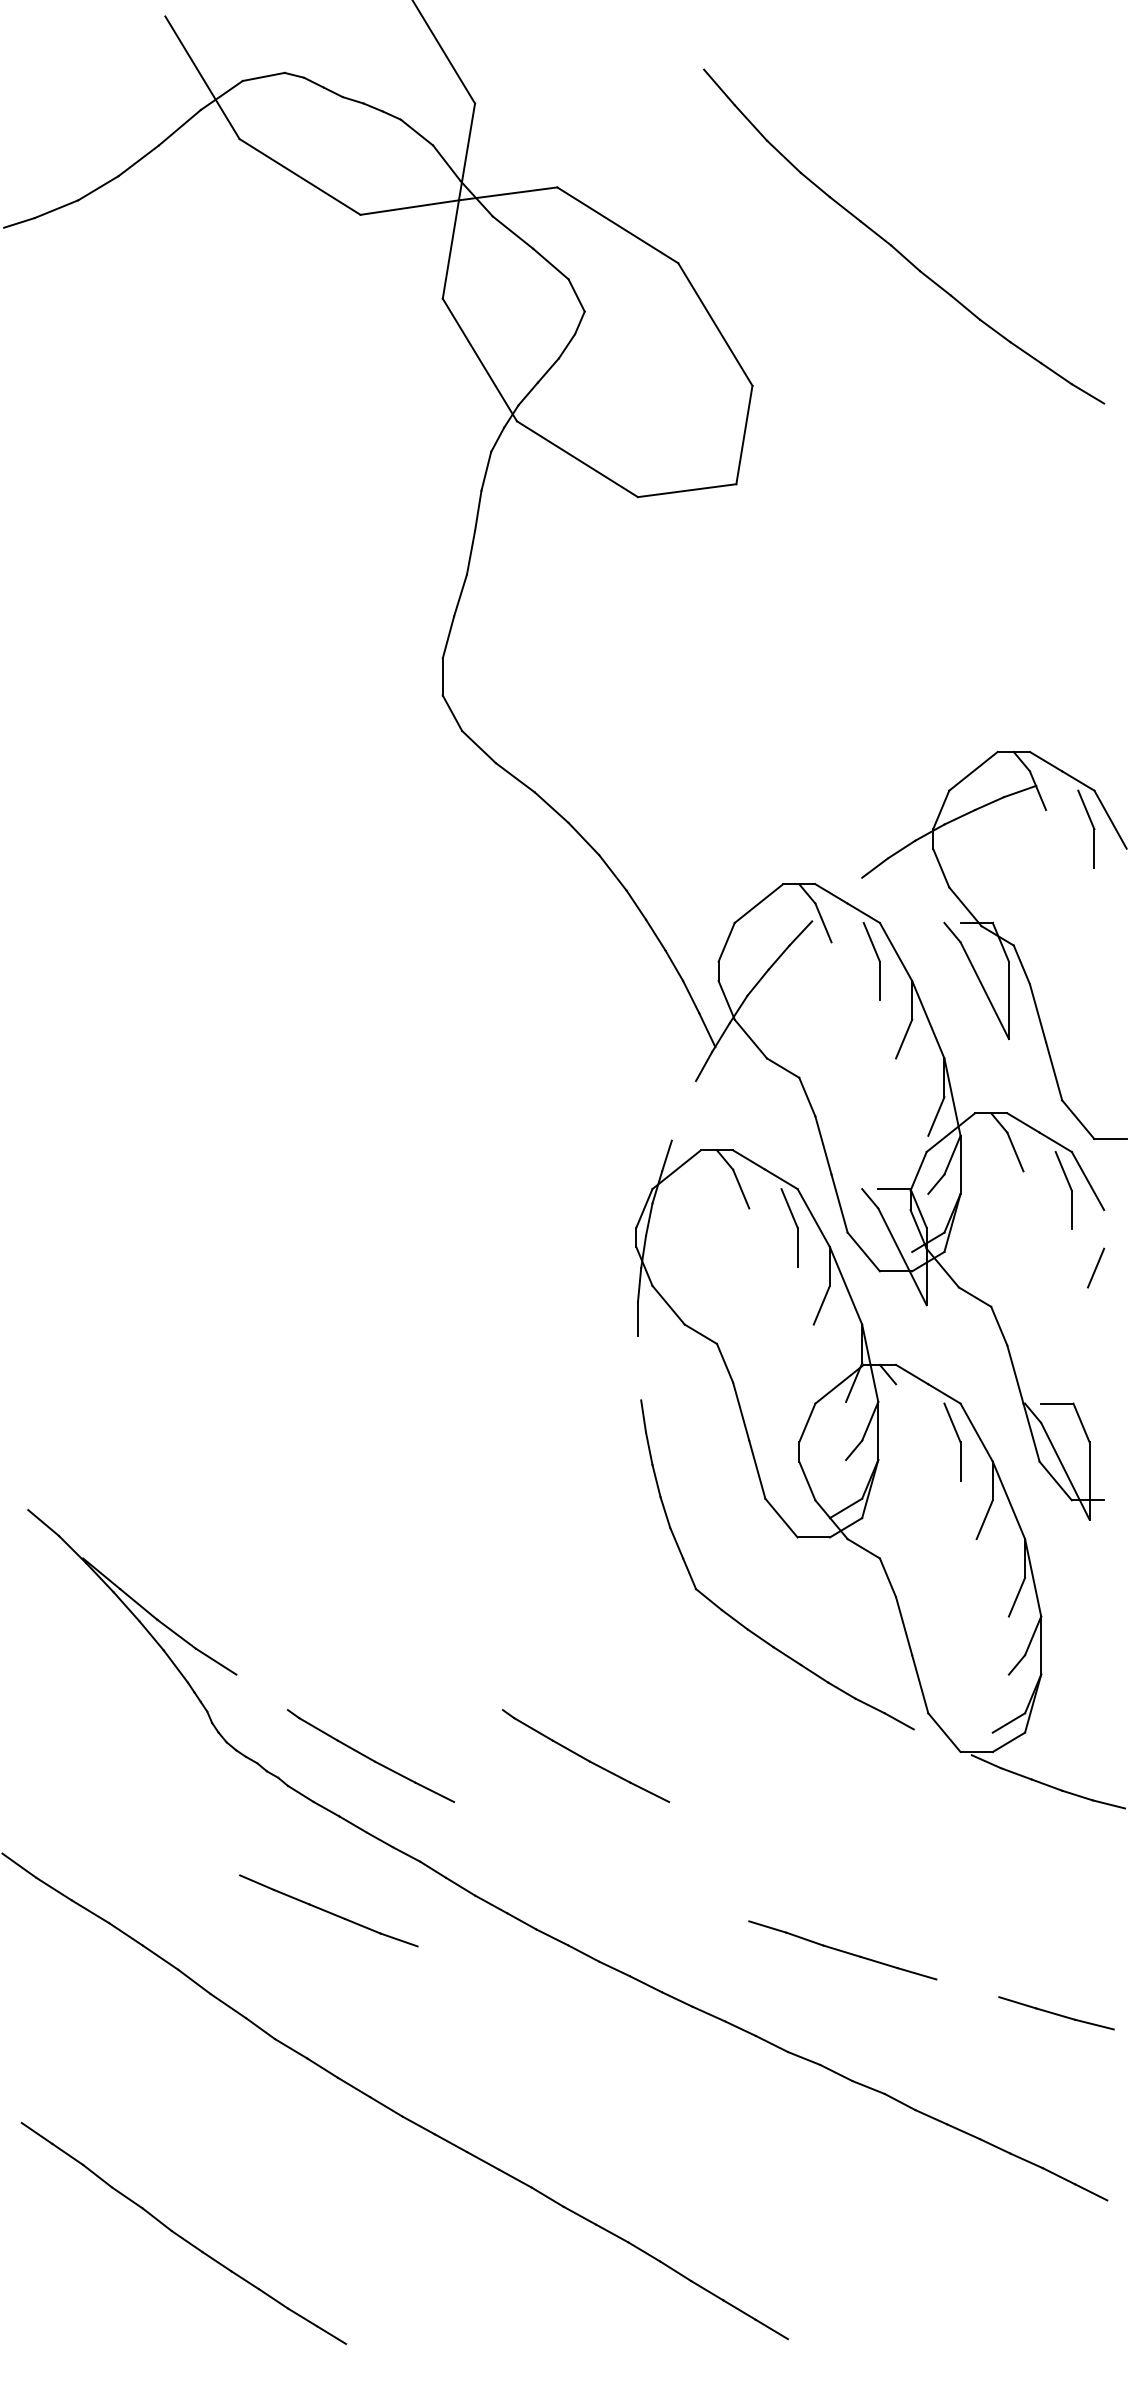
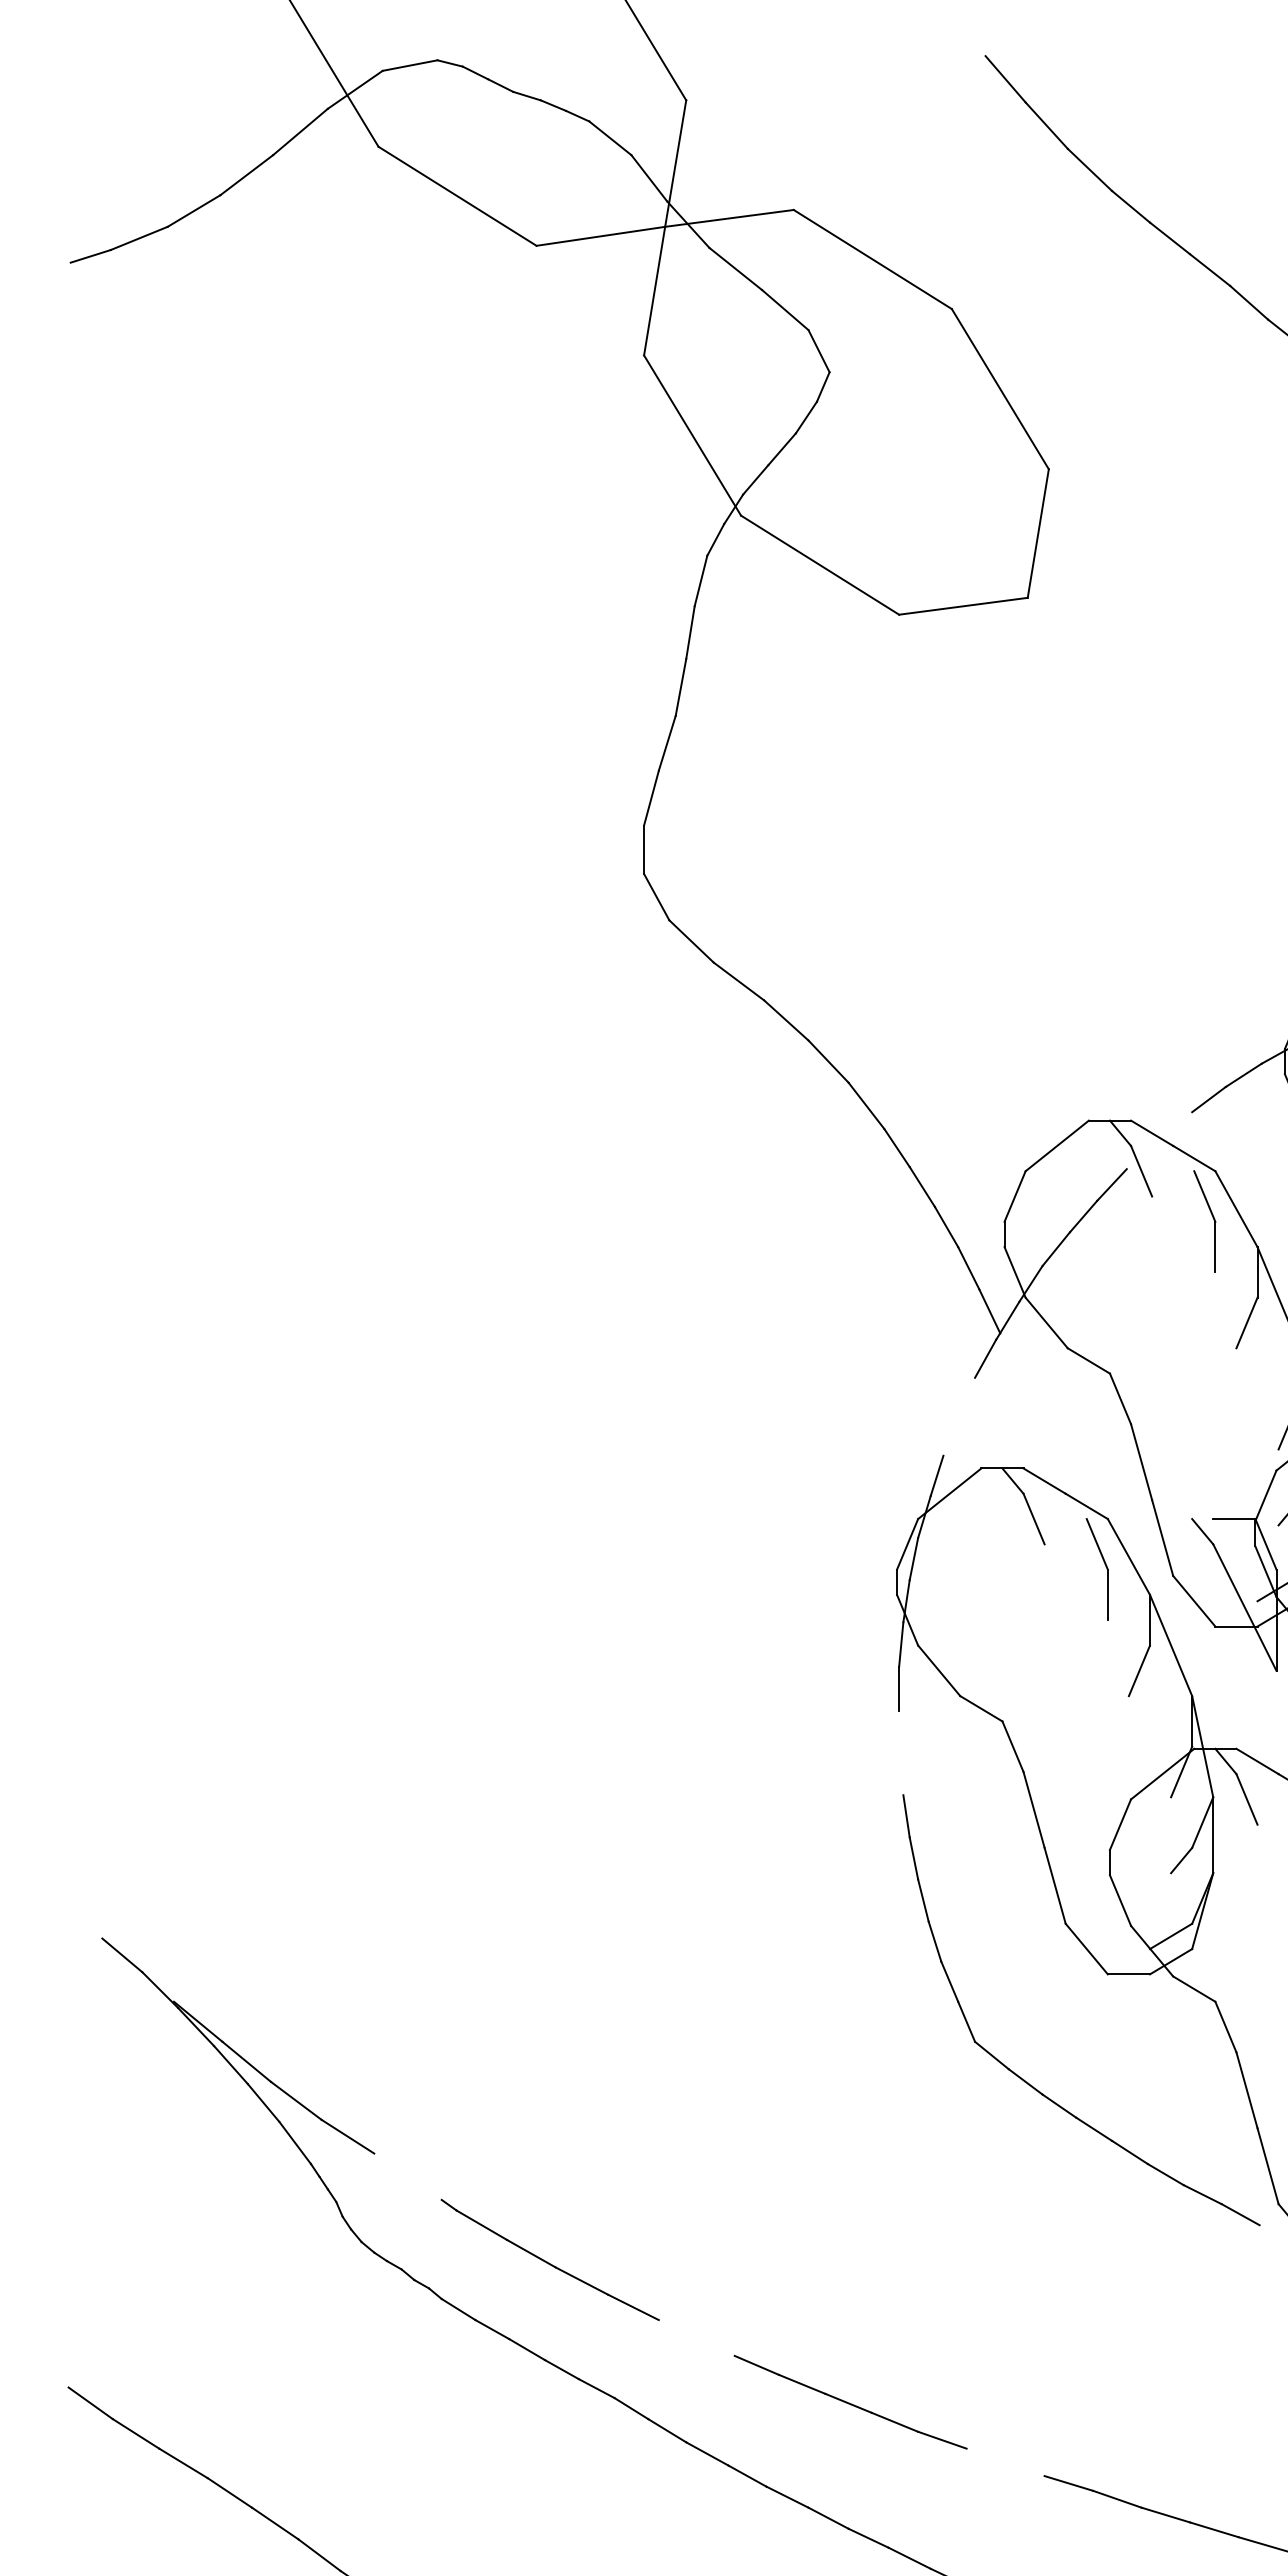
line: (904, 1403) -> (1247, 1799), added
part: (585, 1755) -> (830, 2259), removed
part: (328, 1910) -> (850, 2401), moved

